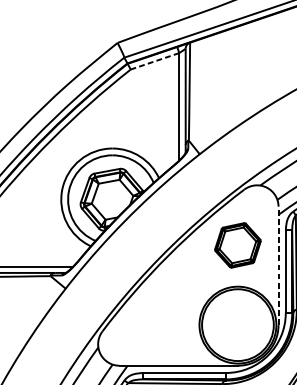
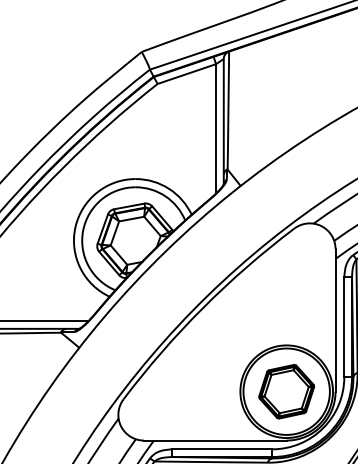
line: (154, 61) -> (186, 74), dashed -> solid
part: (237, 245) -> (286, 391), moved
line: (278, 265) -> (335, 319), dashed -> solid

